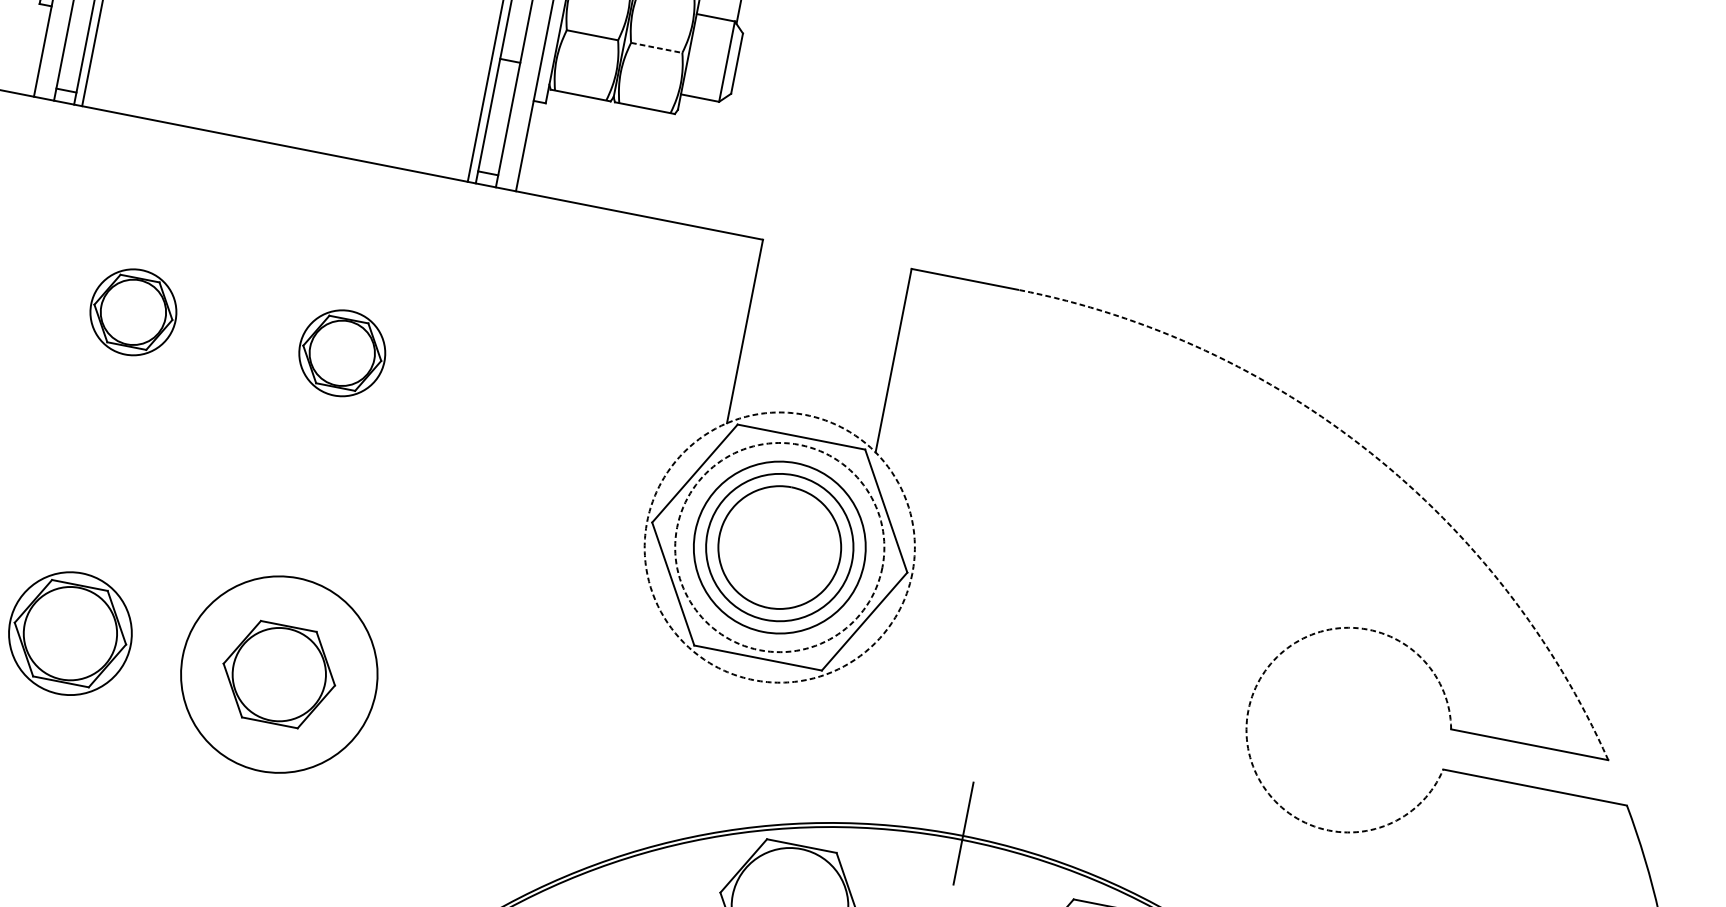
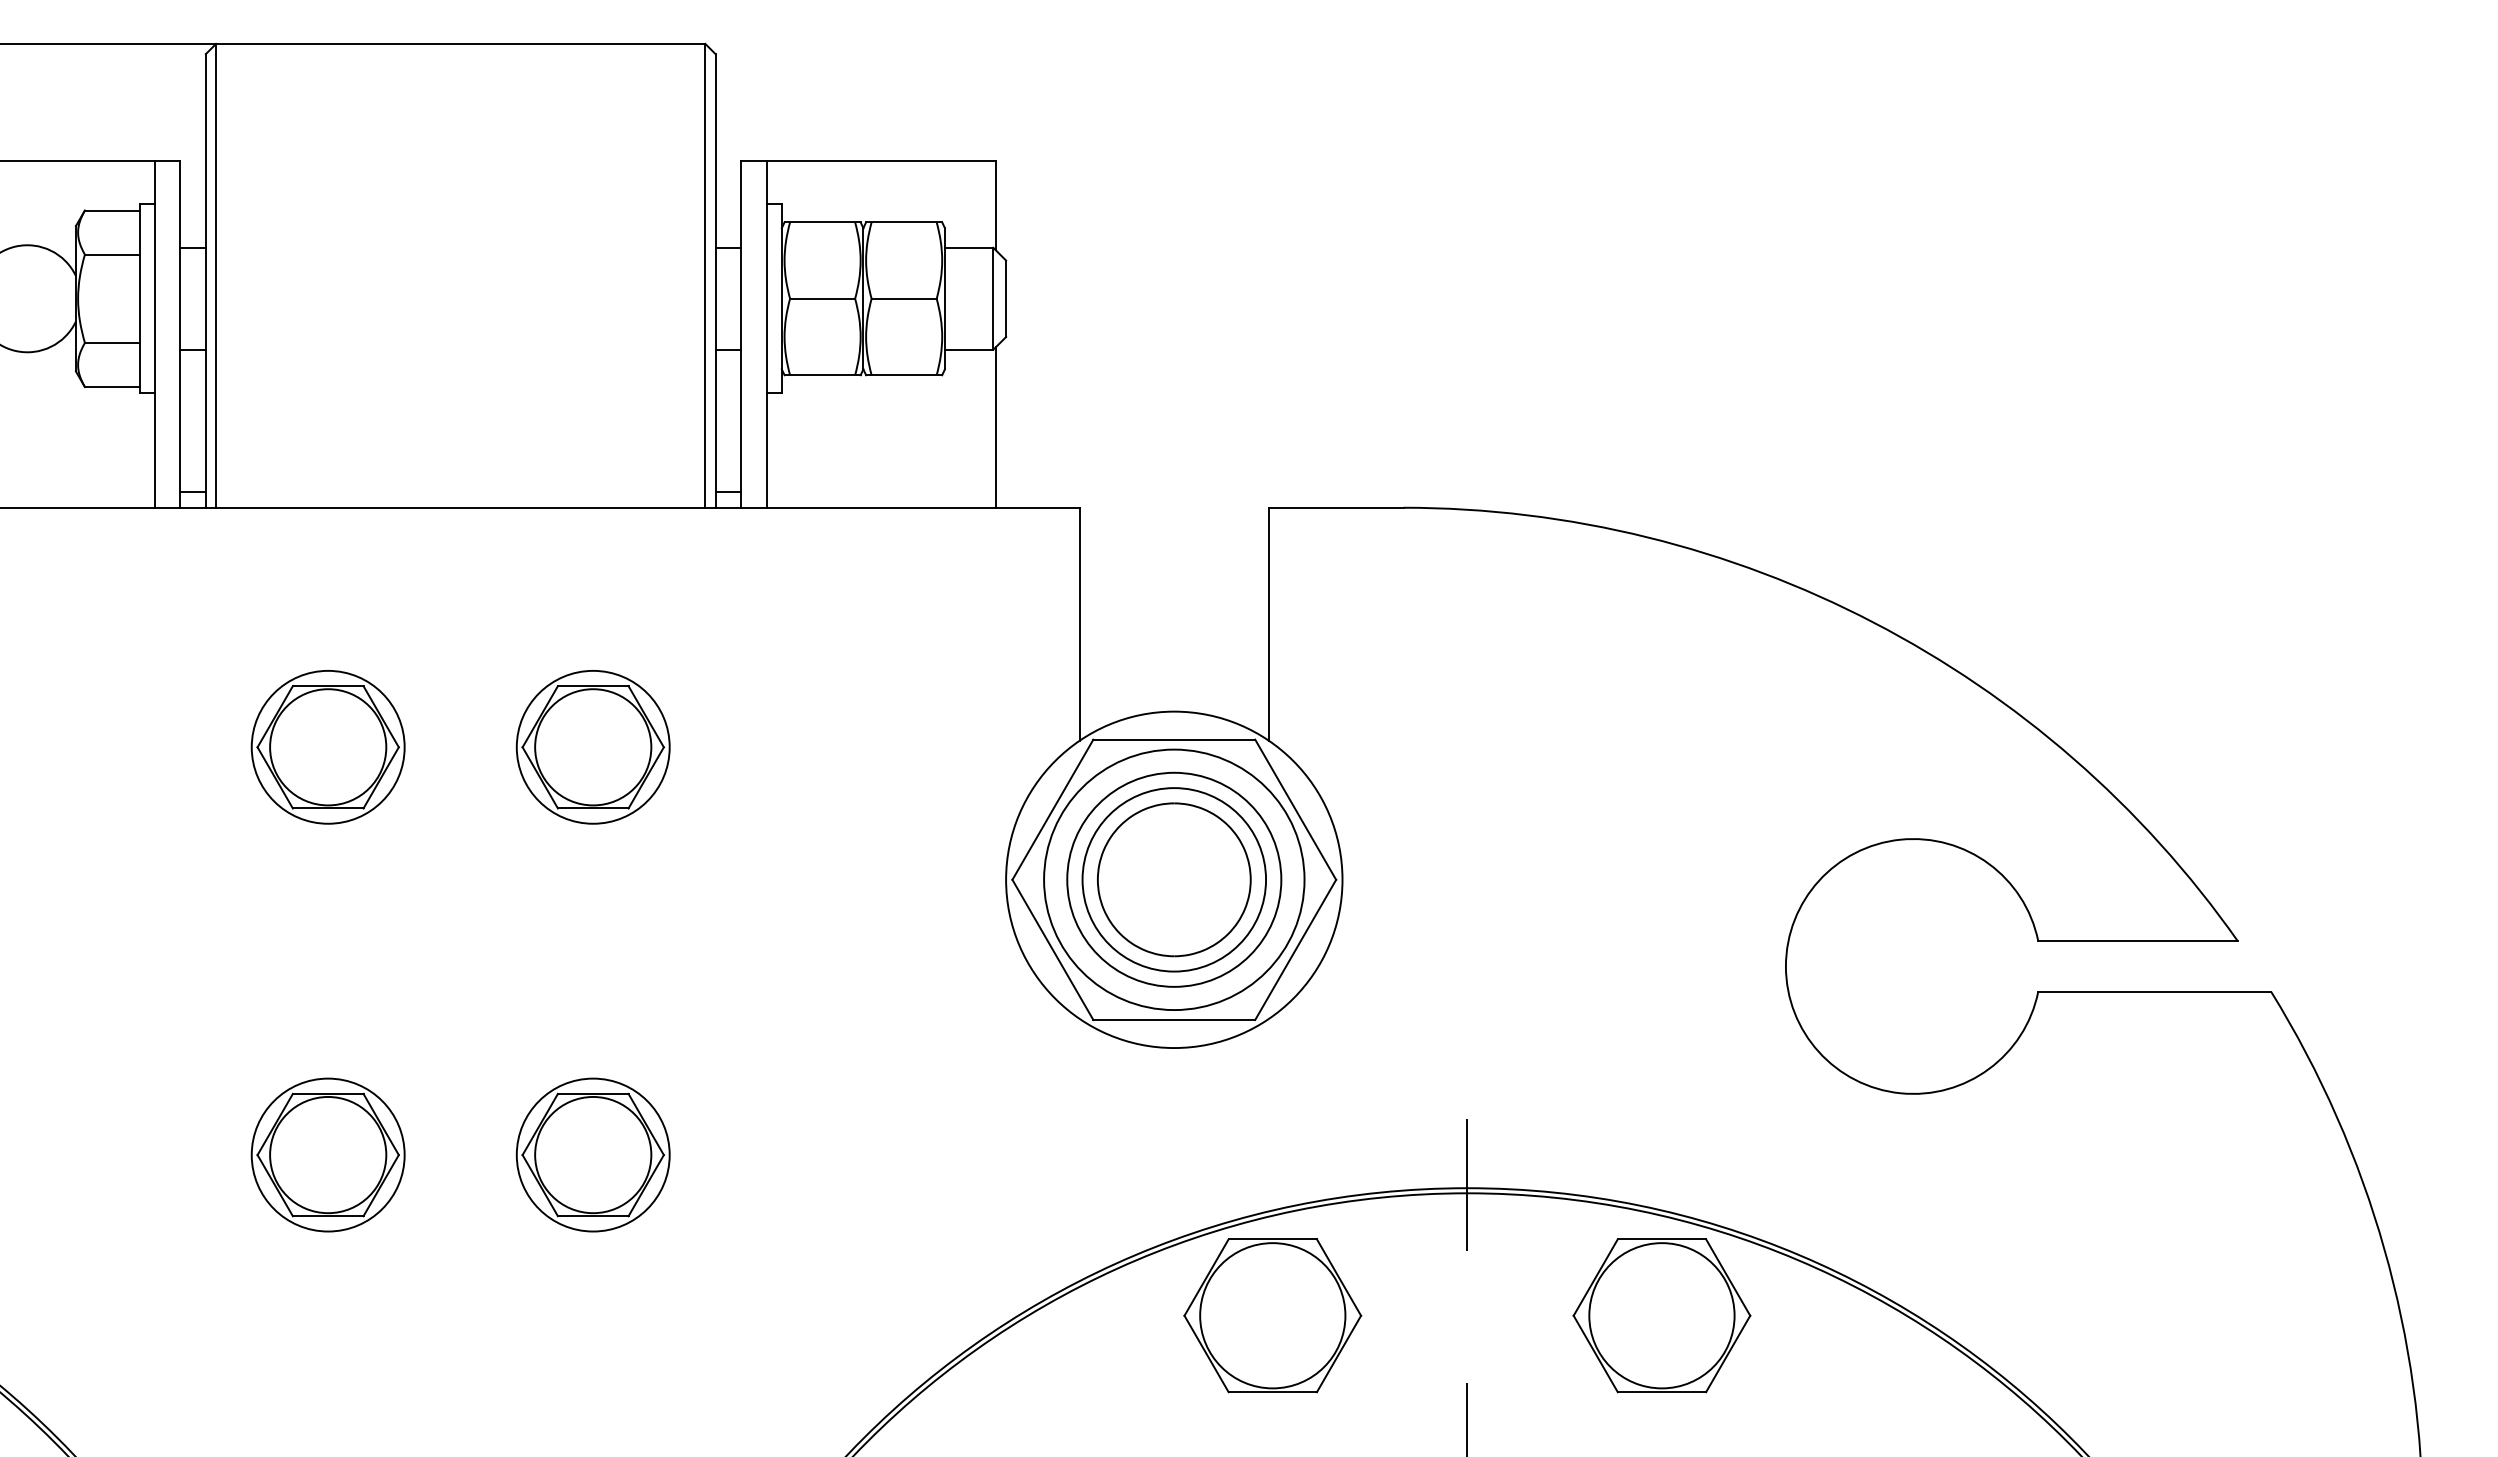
line: (657, 47) -> (904, 298), dashed -> solid
line: (708, 163) -> (995, 427), added
part: (132, 312) -> (327, 747), size x1.43
part: (341, 353) -> (592, 747), size x1.43
arc: (1370, 452) -> (1873, 622), dashed -> solid
circle: (780, 547) -> (1174, 879), dashed -> solid
circle: (780, 547) -> (1174, 879), dashed -> solid
circle: (278, 674) -> (592, 1154), size x0.62
arc: (1248, 710) -> (1785, 966), dashed -> solid

